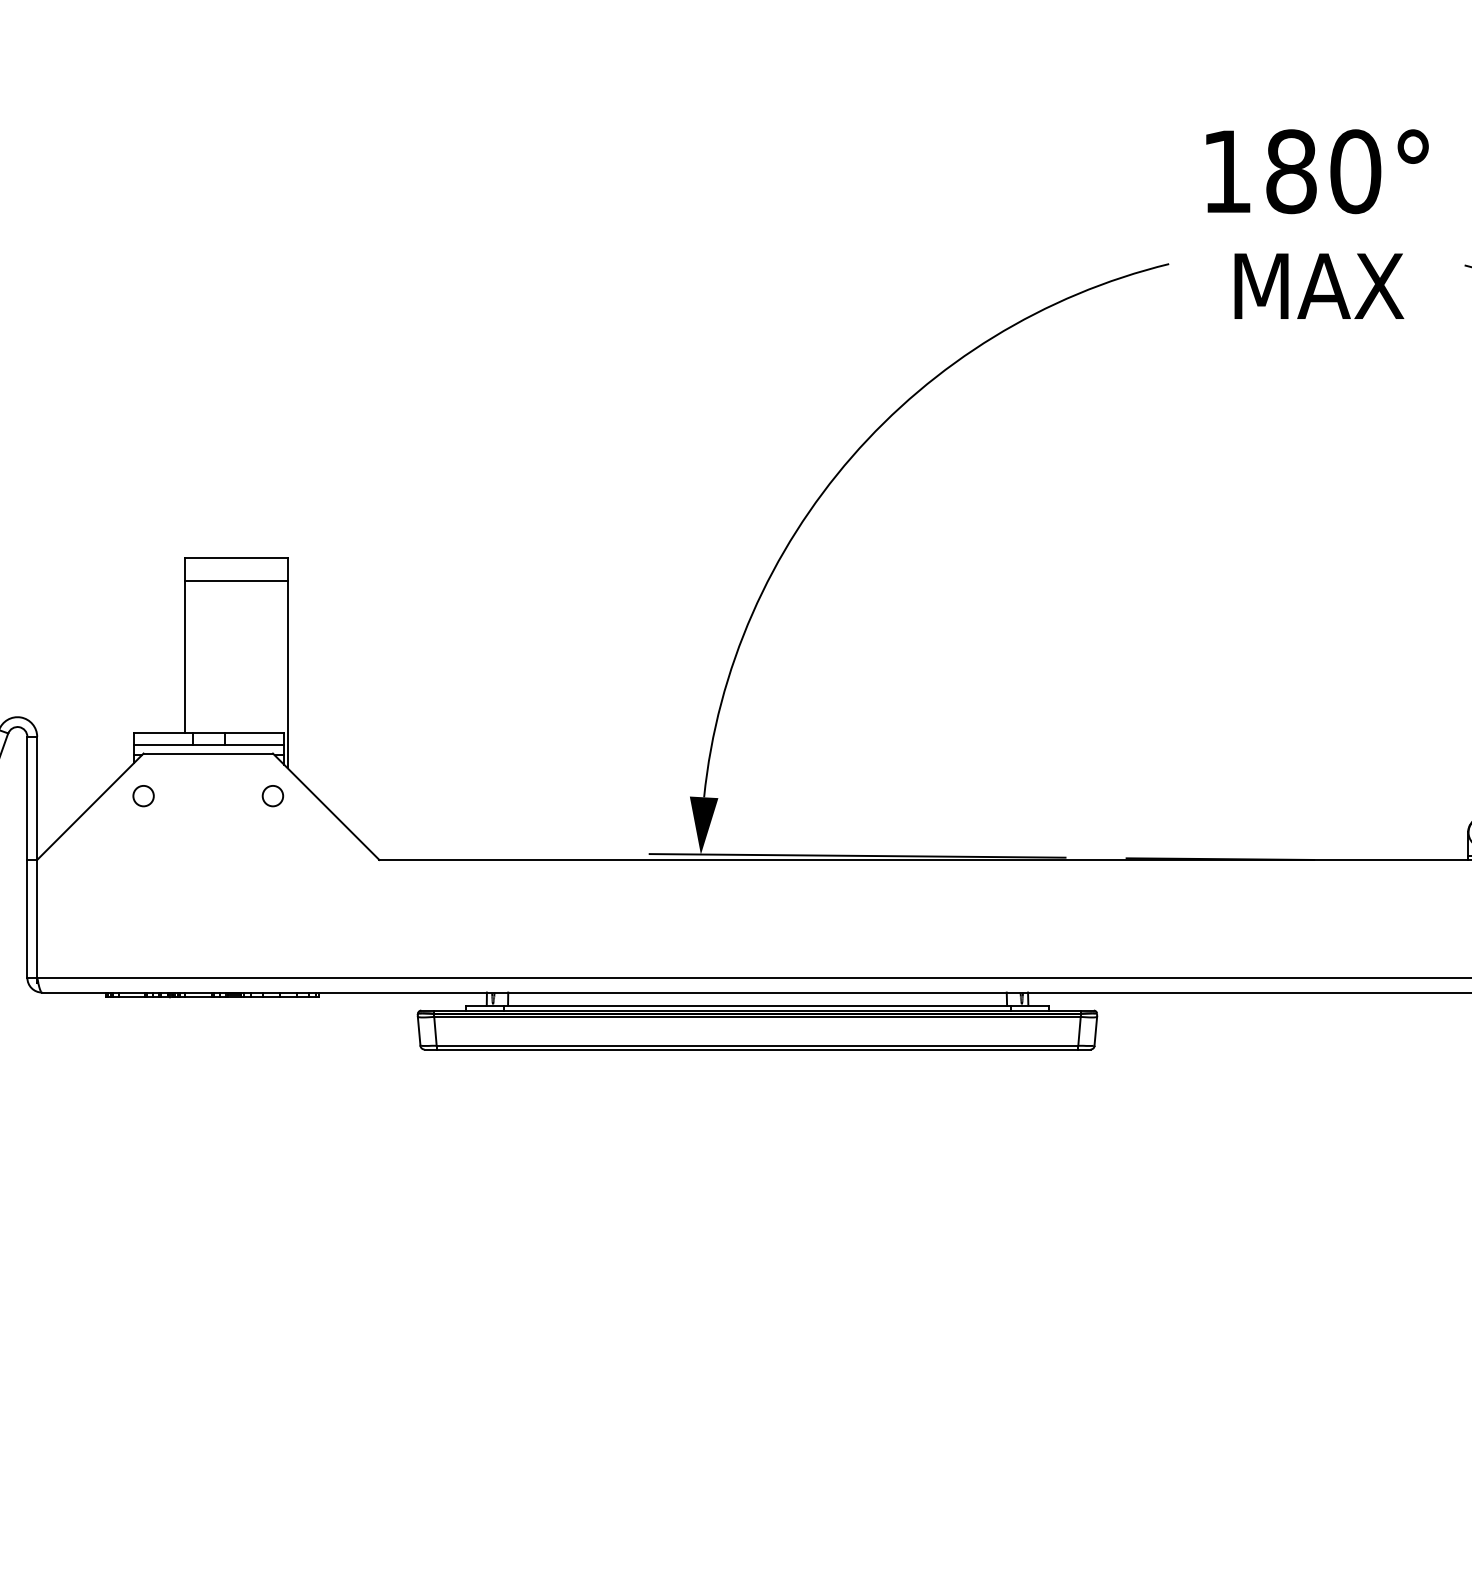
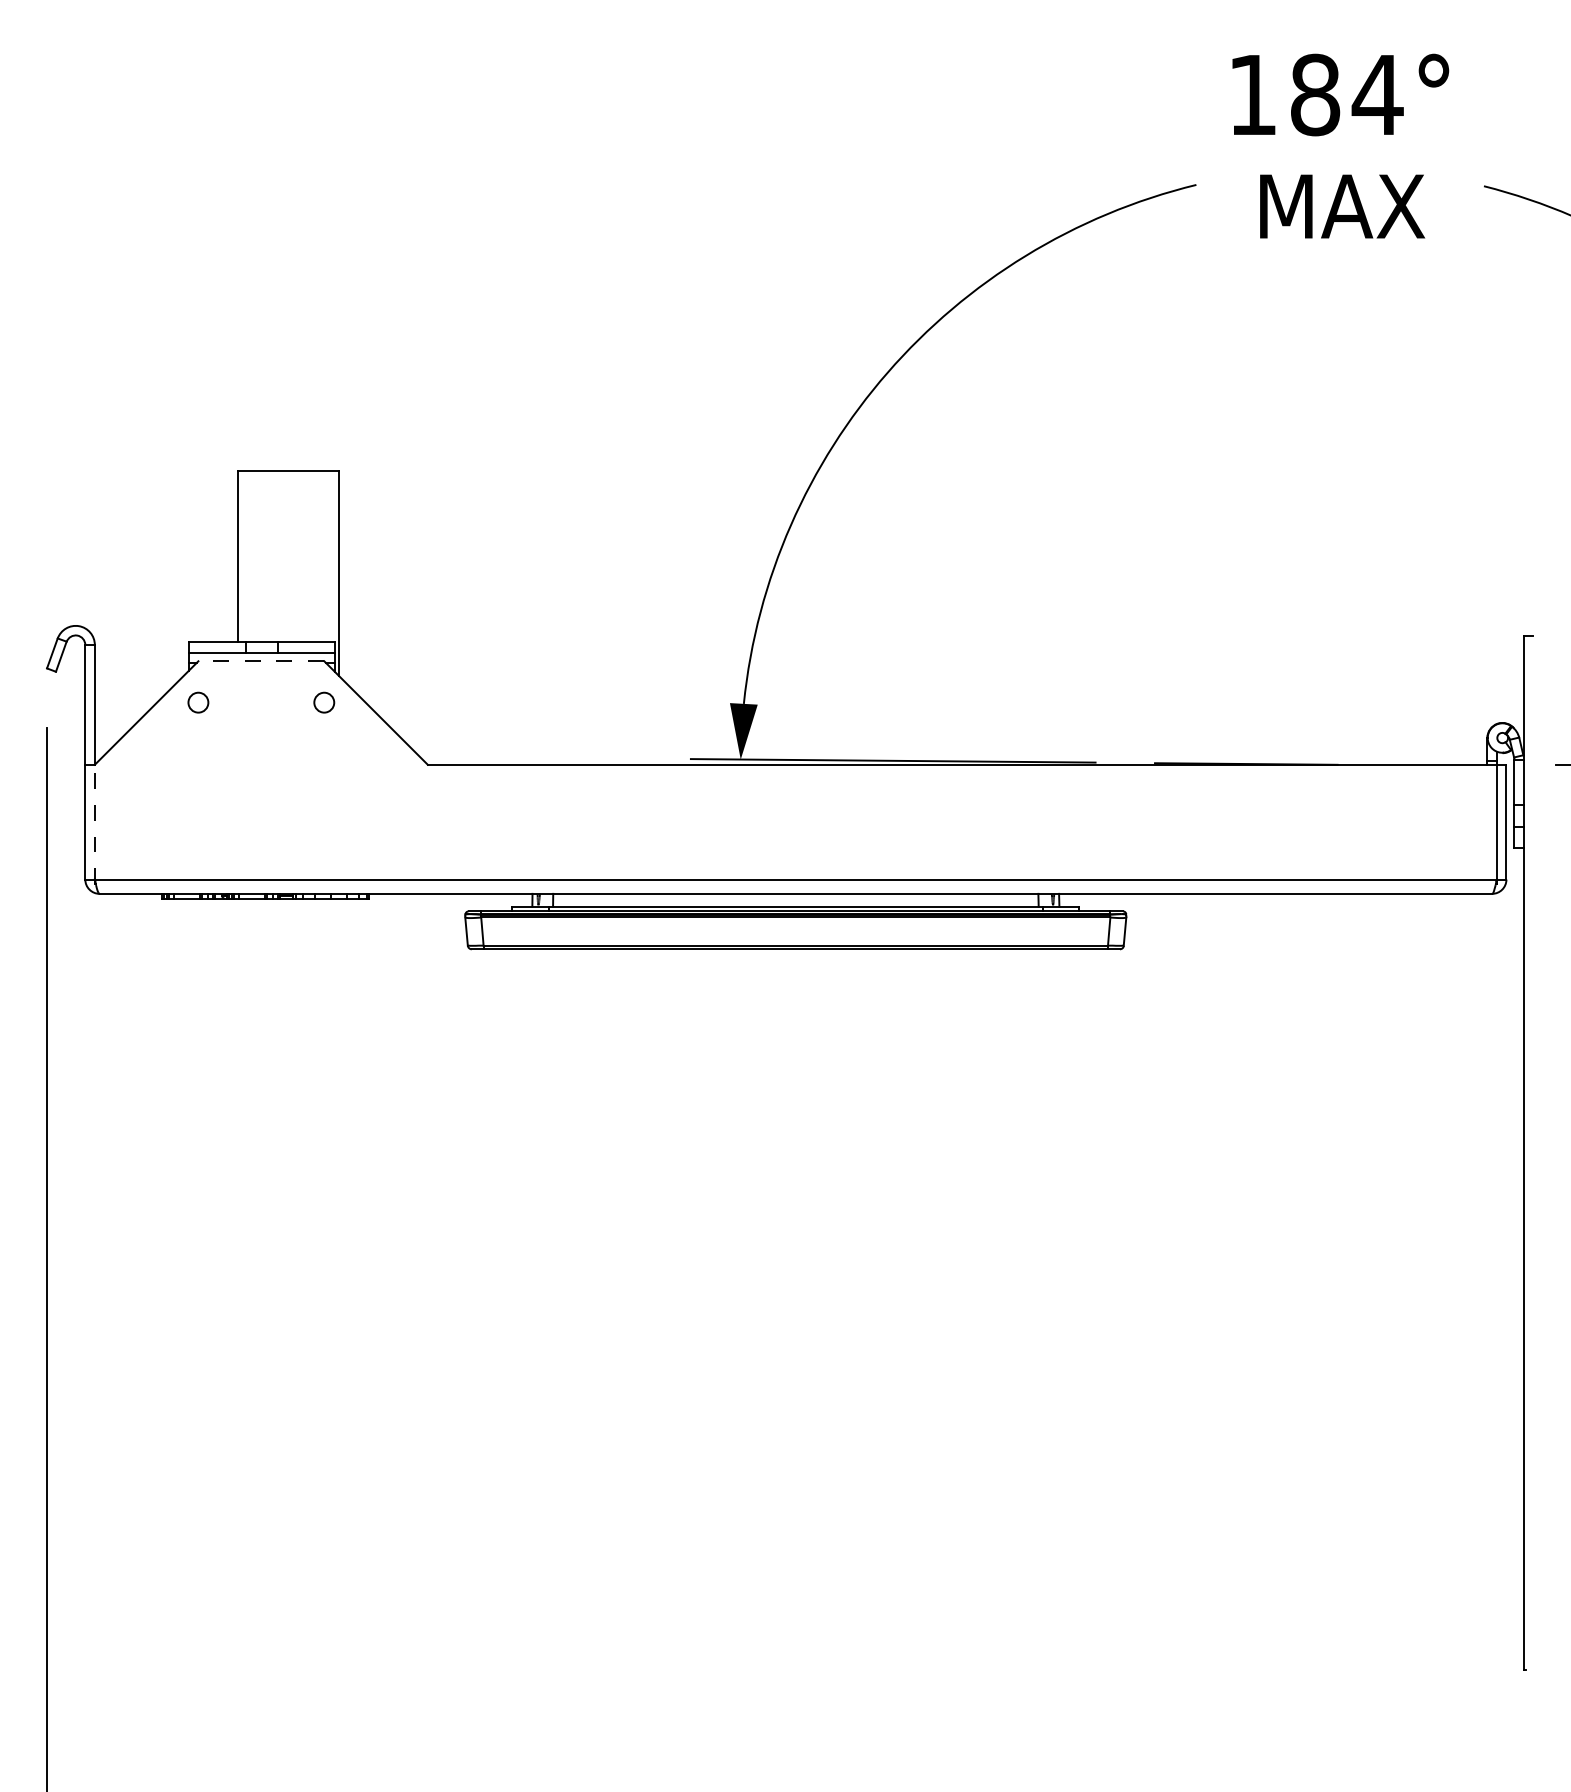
text: (1355, 171) -> (1377, 94), 180° -> 184°
line: (236, 581) -> (288, 493), removed
line: (208, 753) -> (261, 661), solid -> dashed
line: (36, 921) -> (94, 824), solid -> dashed

